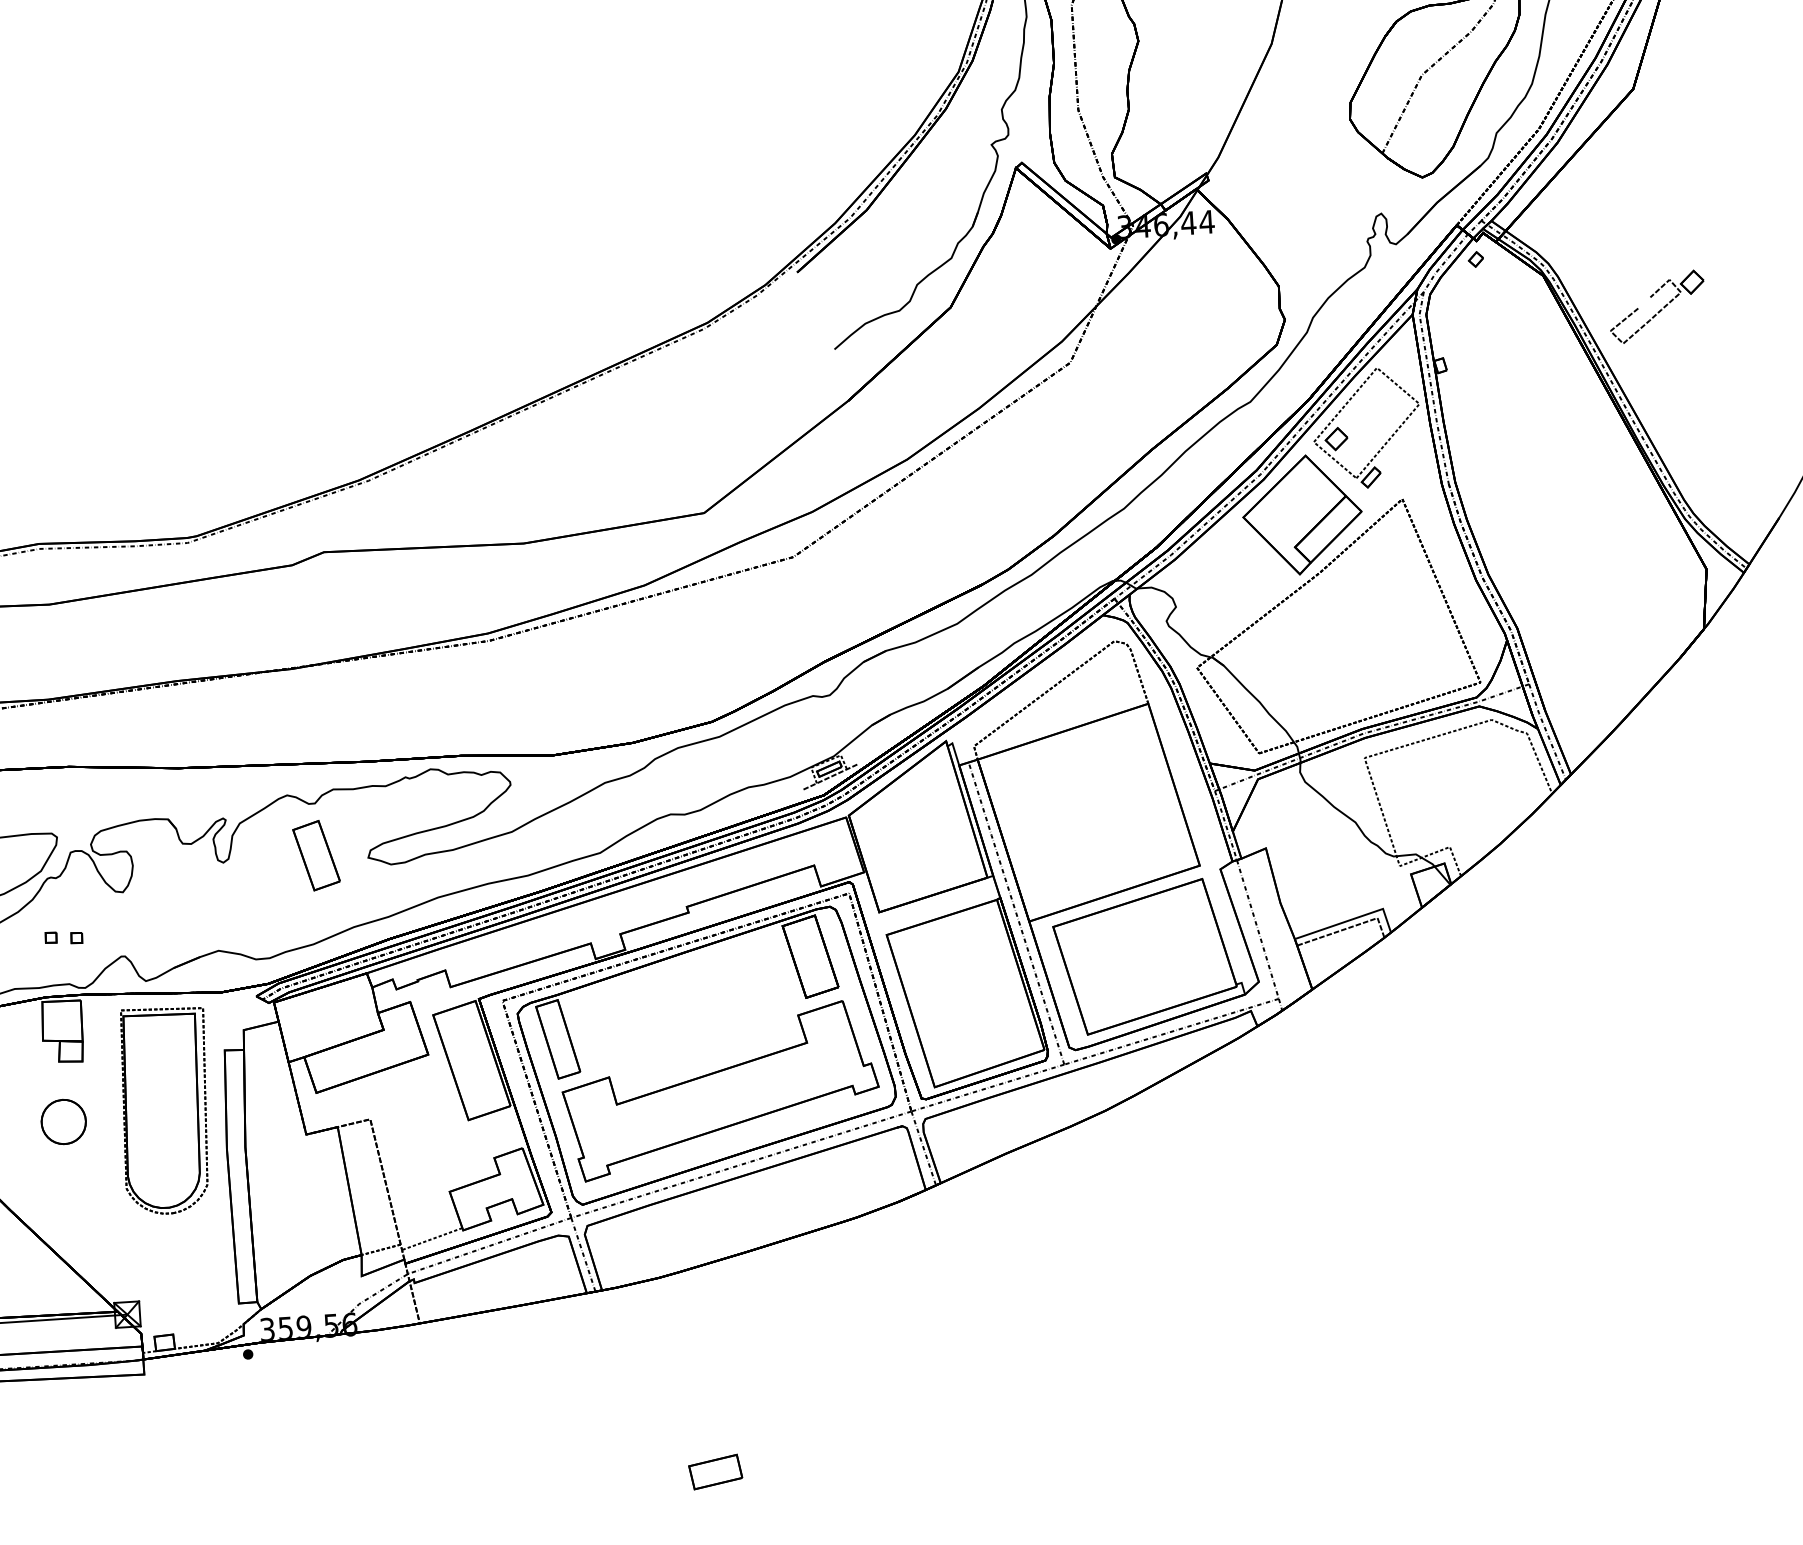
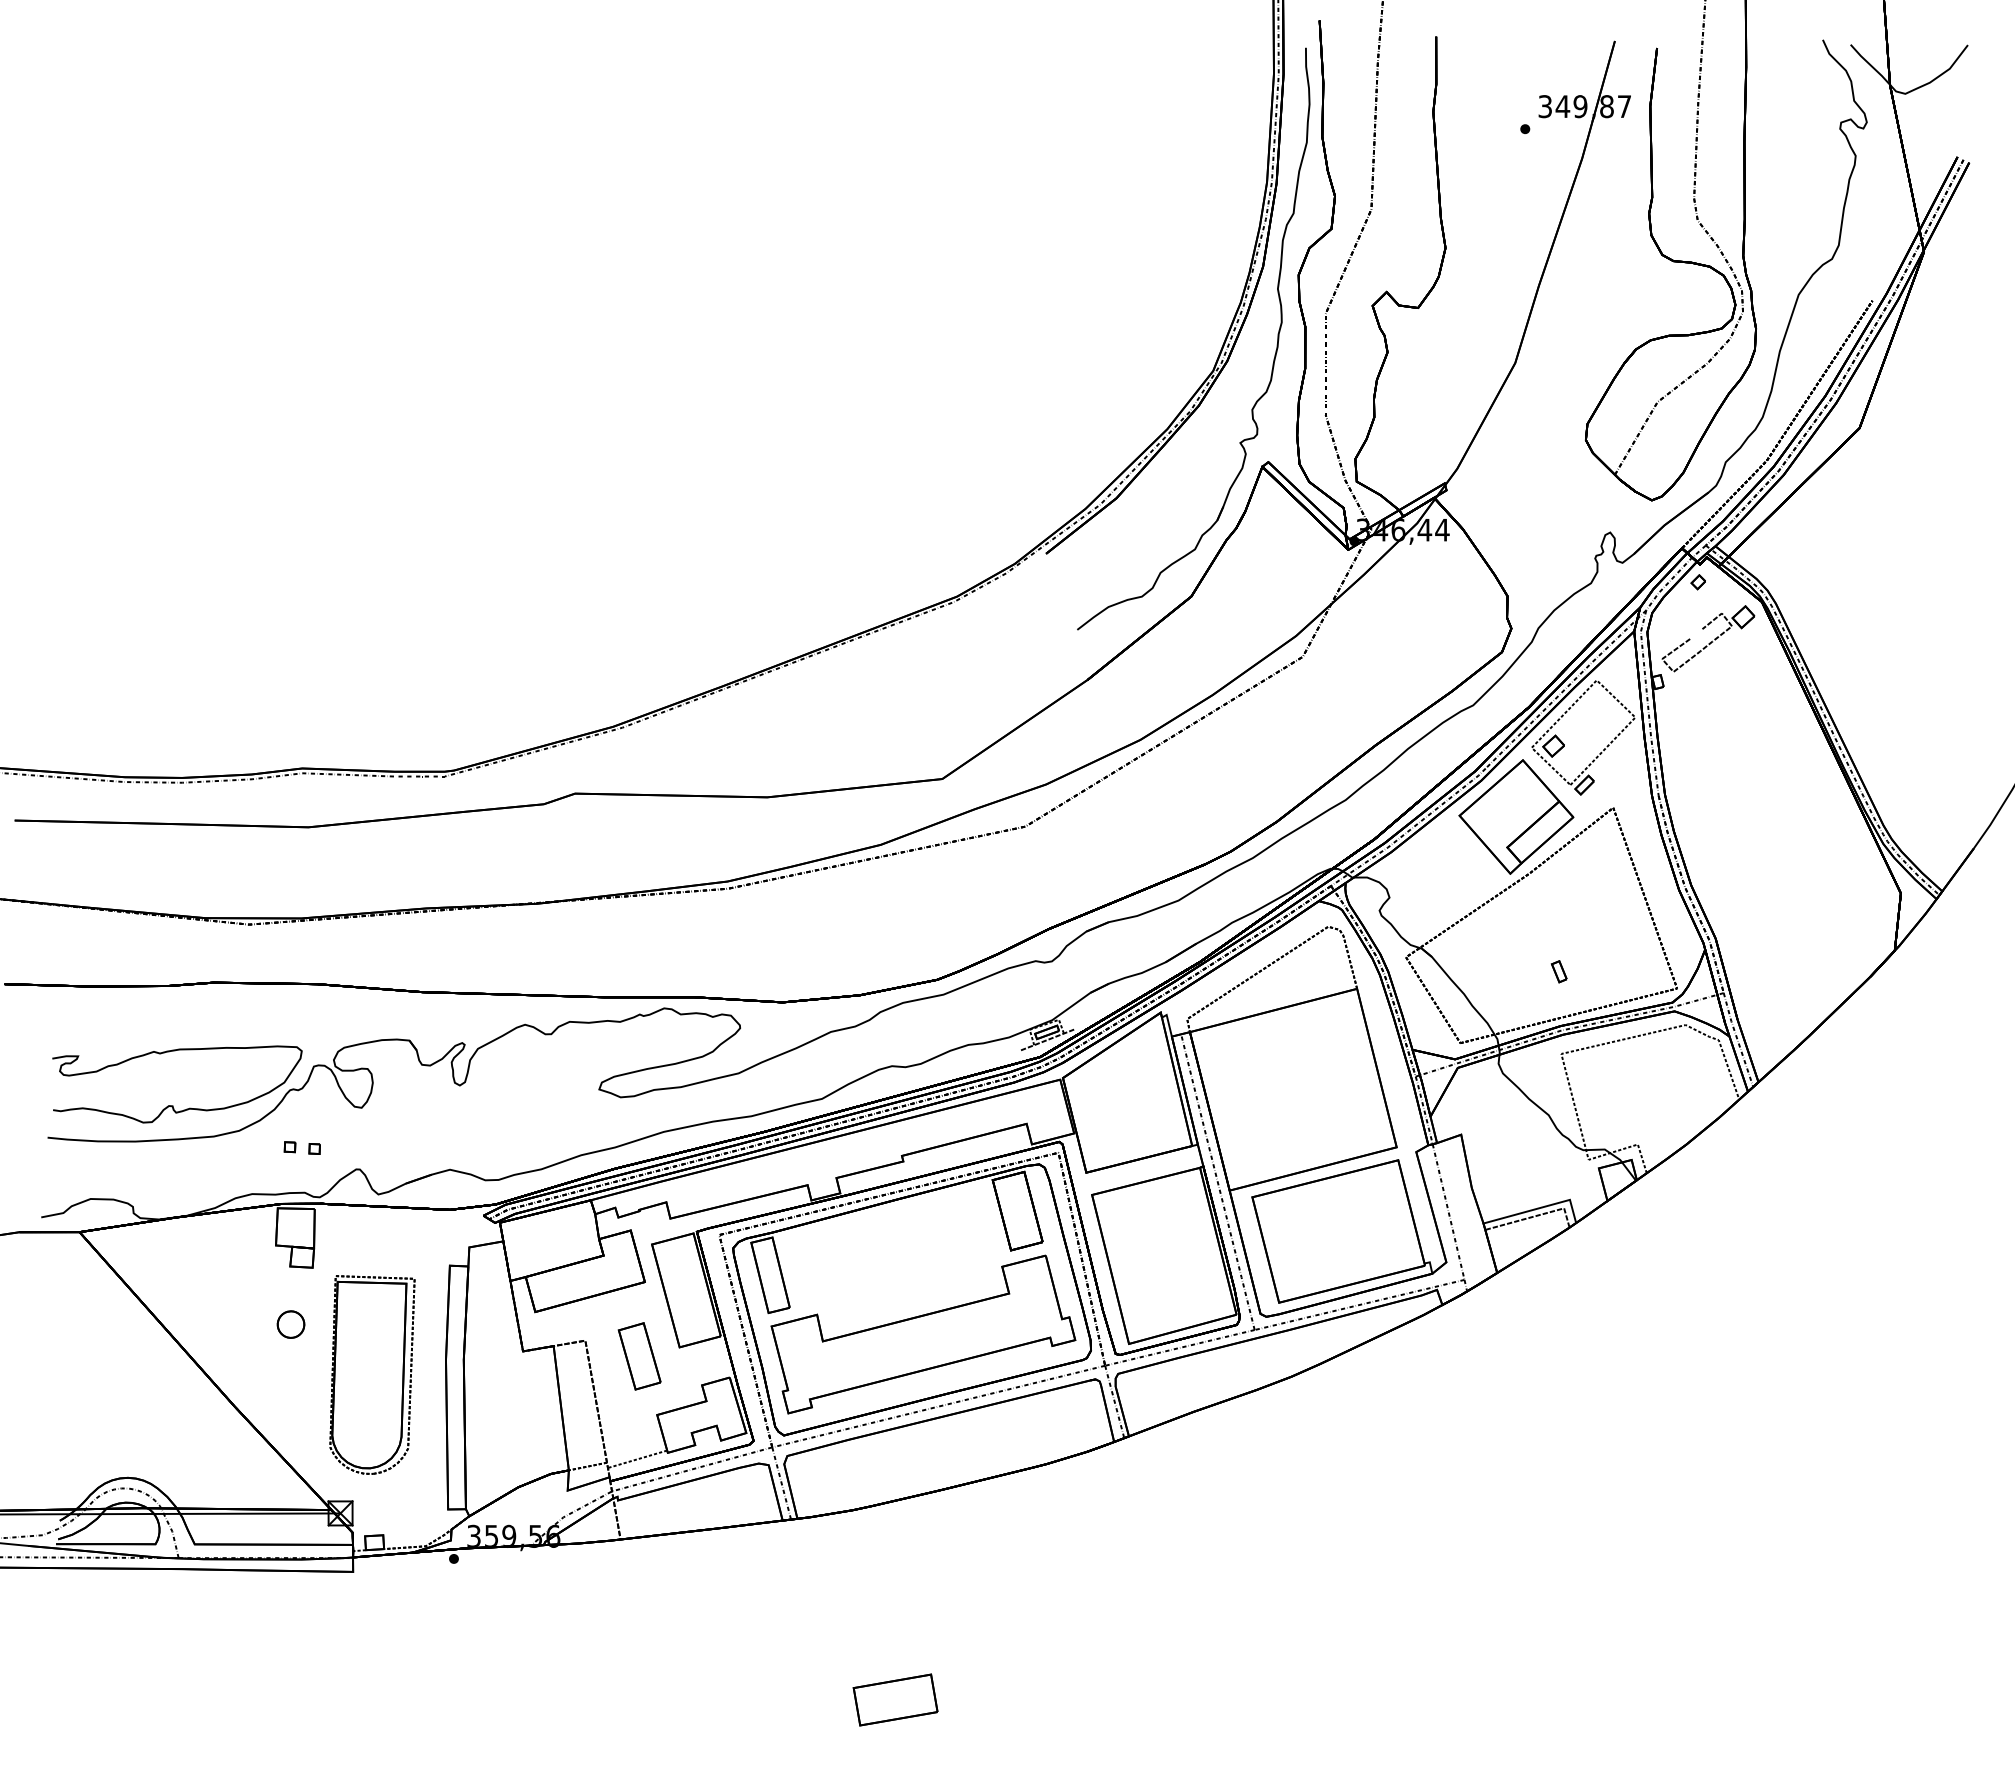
part: (1657, 306) -> (1708, 638), moved
part: (1356, 672) -> (1558, 971), added
part: (316, 855) -> (639, 1356), moved
part: (165, 1110) -> (372, 1374), moved
part: (63, 1121) -> (290, 1324), size x0.62
part: (715, 1471) -> (895, 1699), size x1.67

